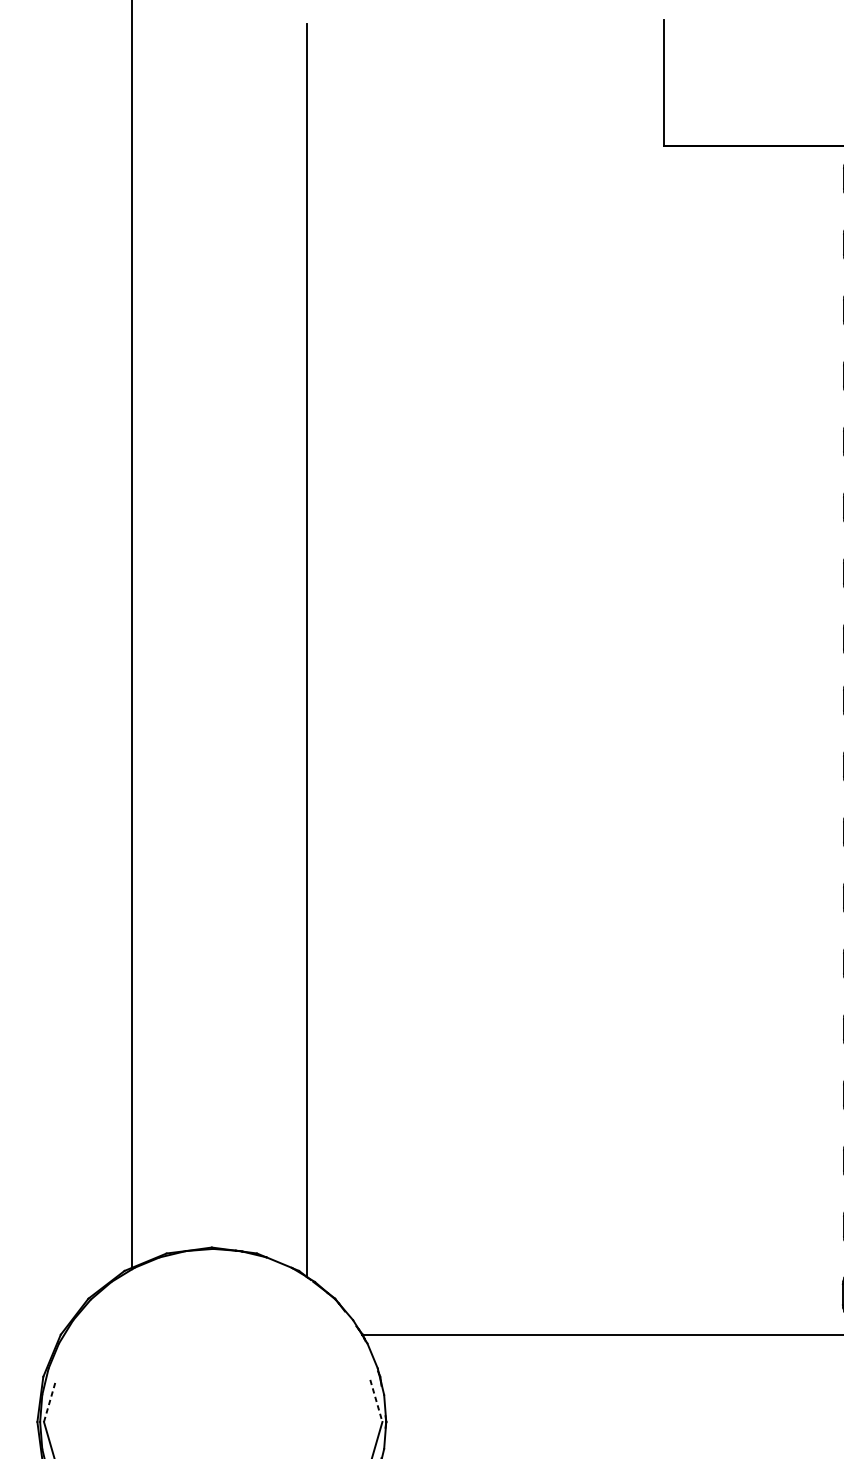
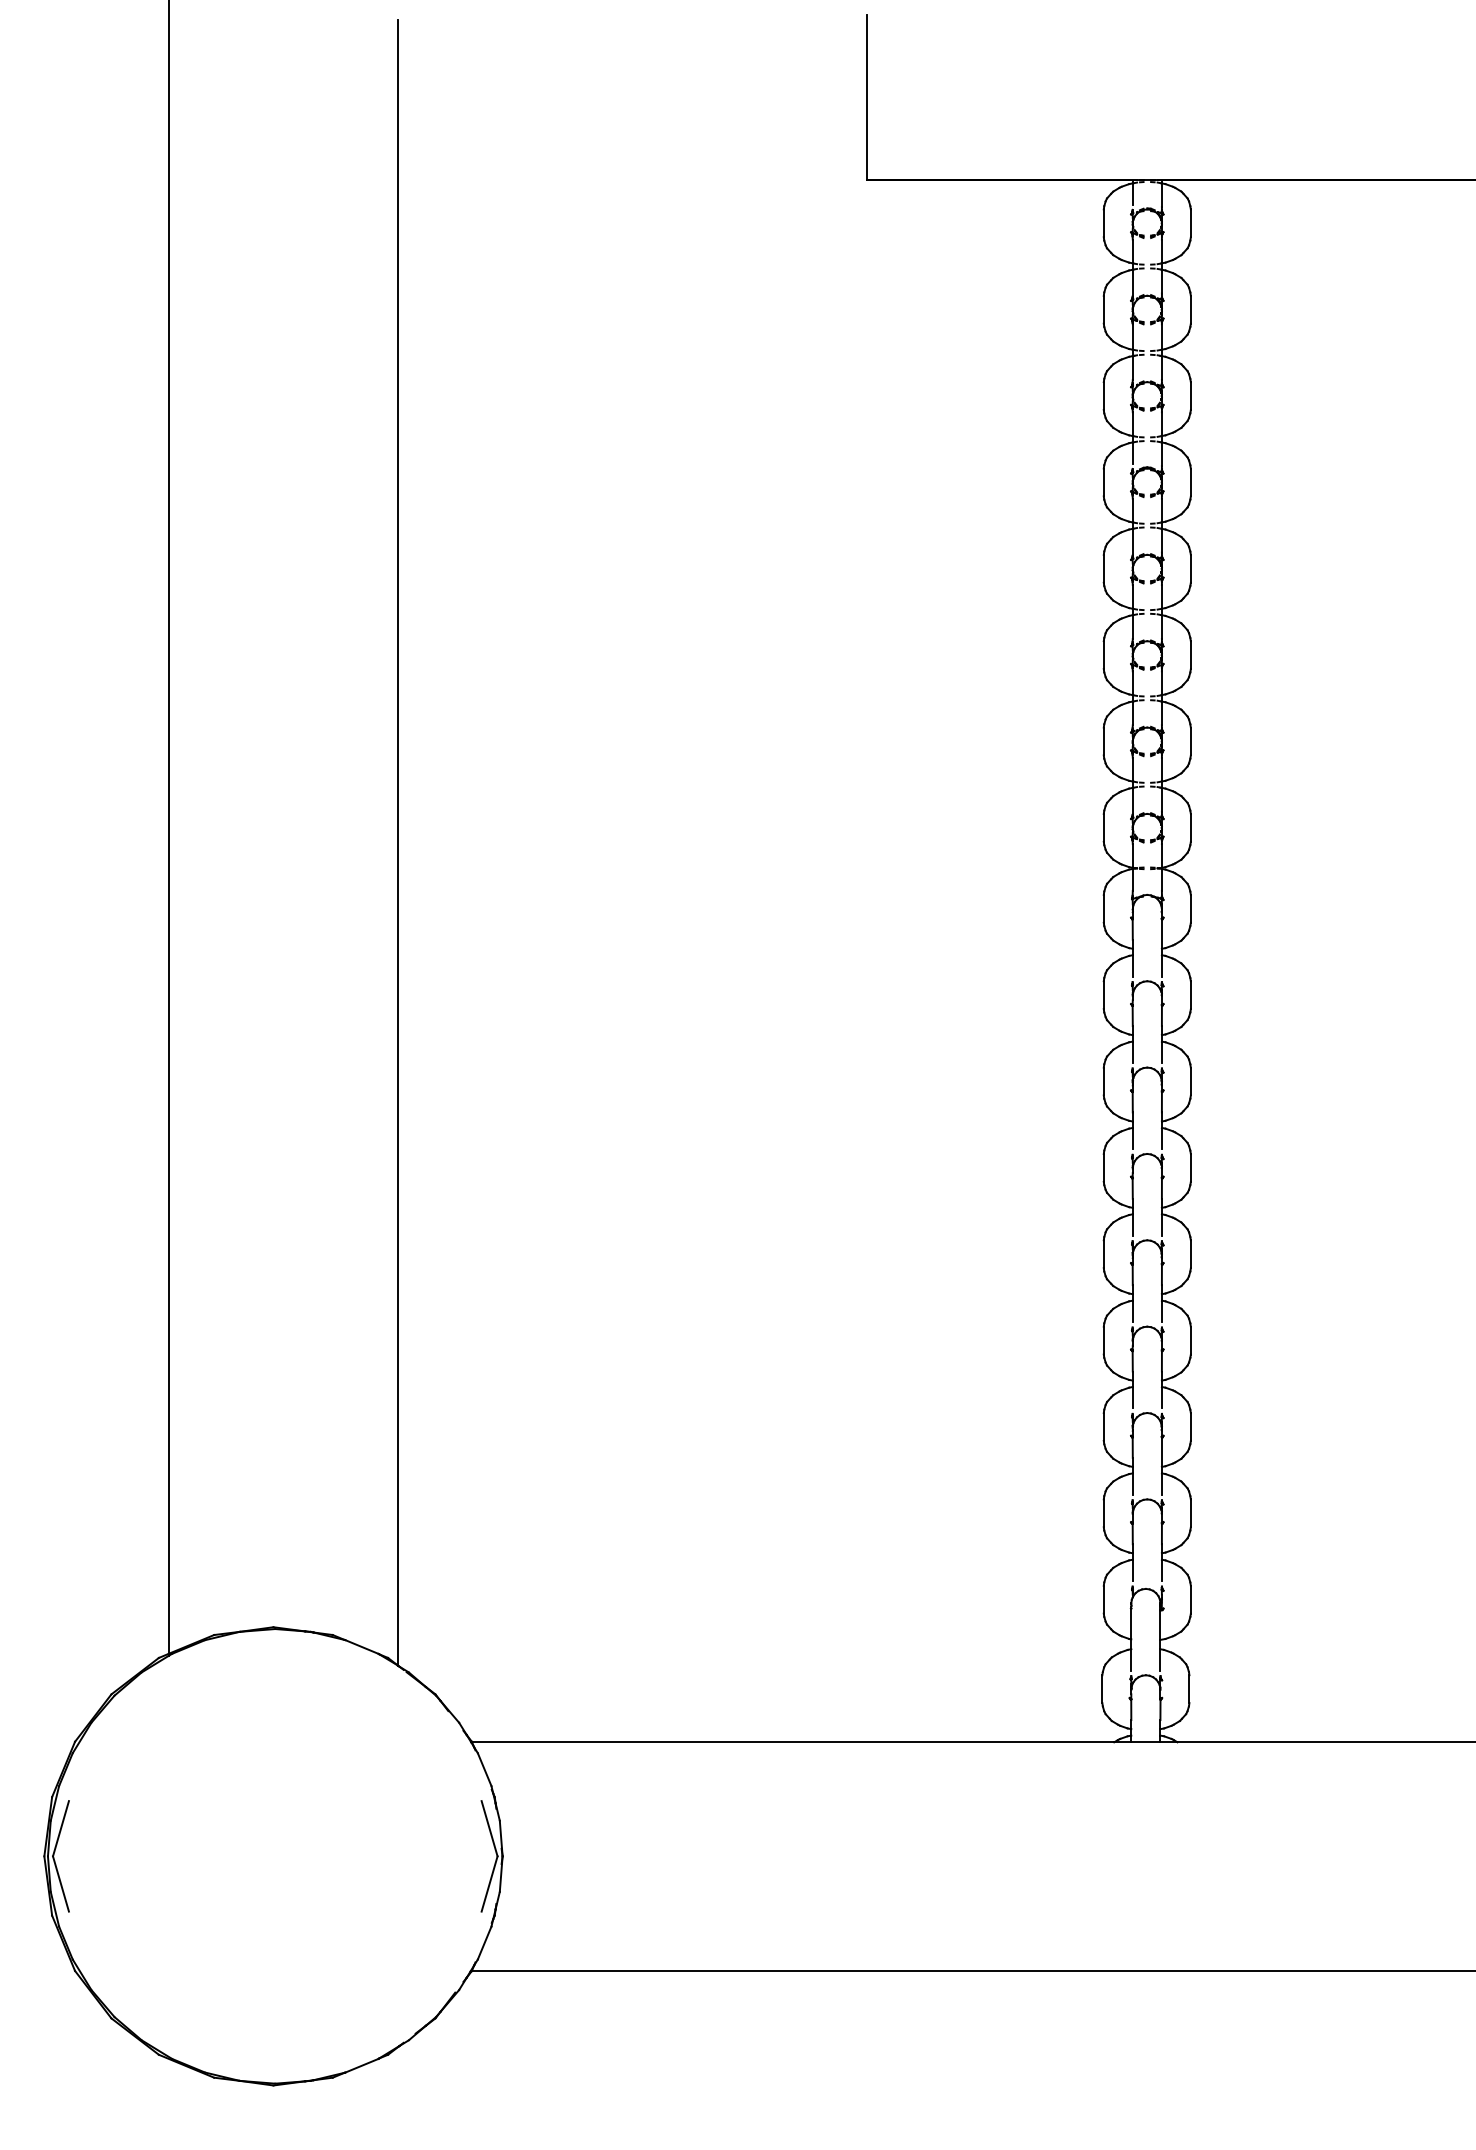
line: (49, 1400) -> (60, 1828), dashed -> solid
line: (376, 1400) -> (489, 1828), dashed -> solid

